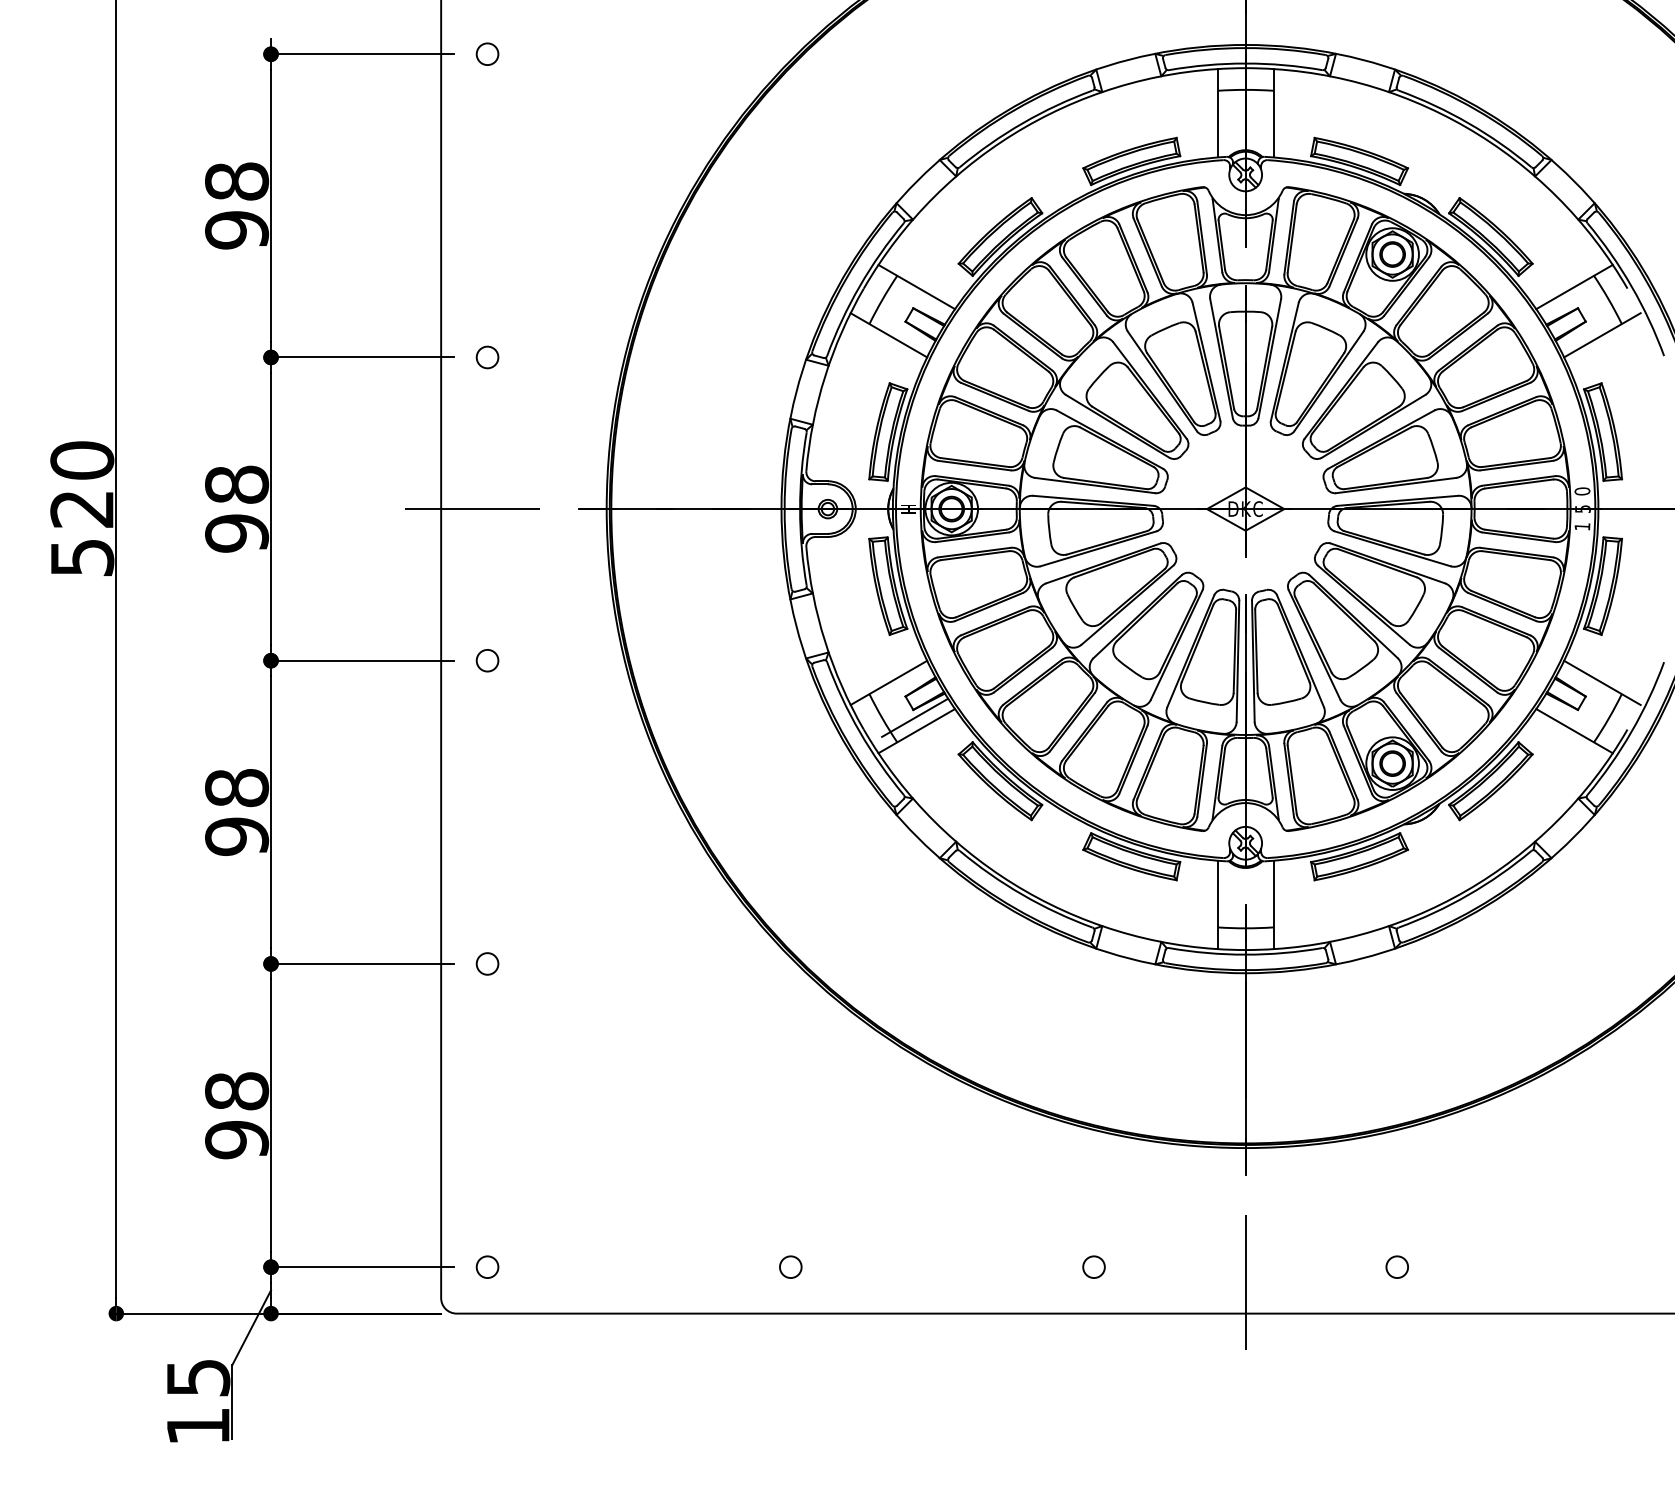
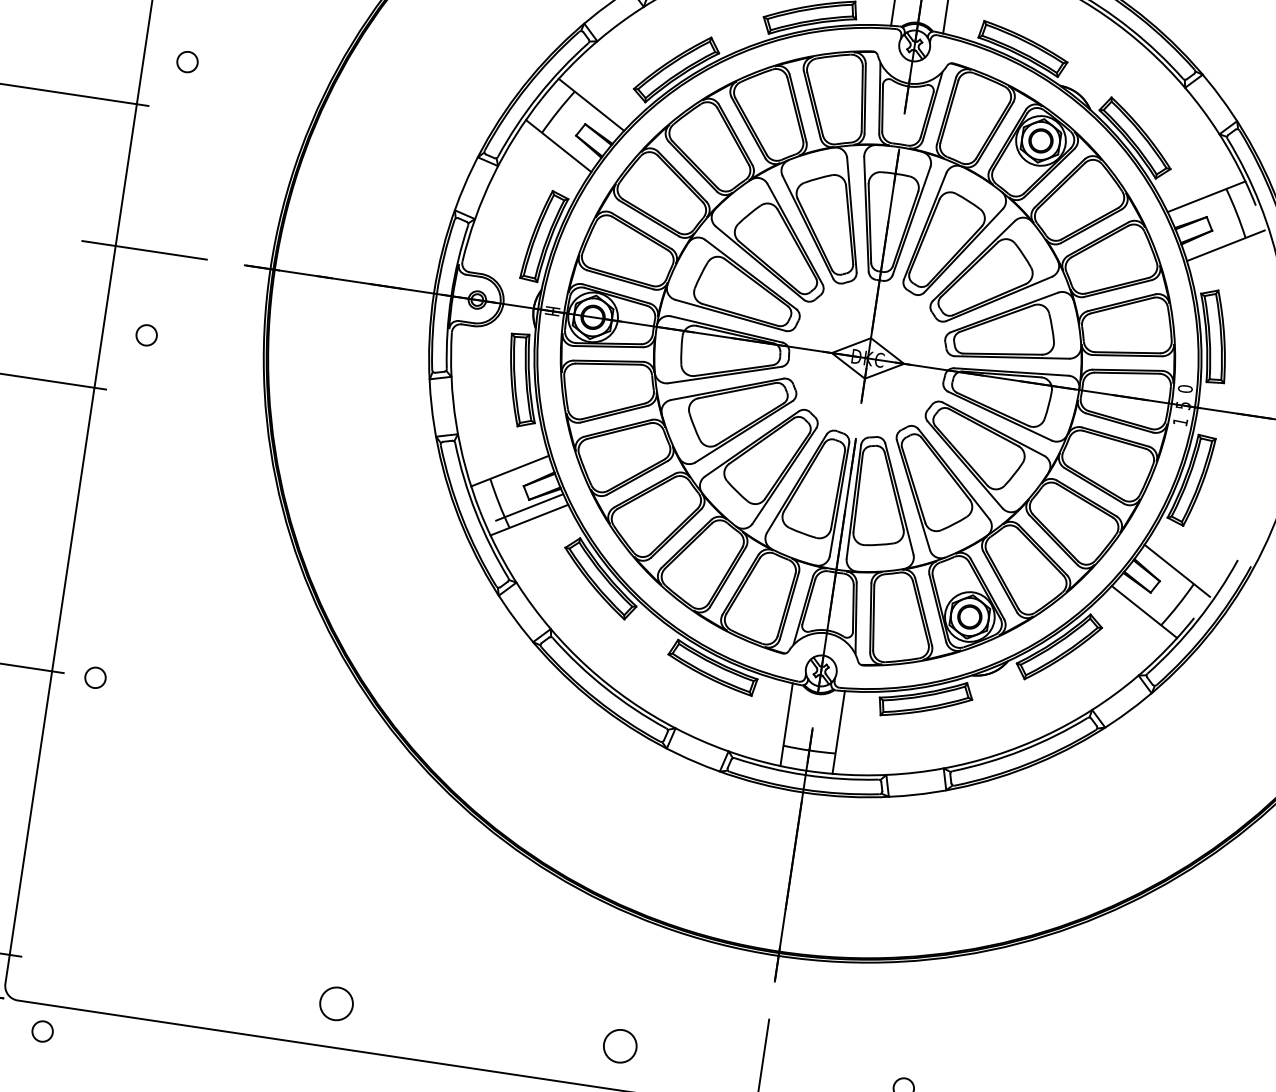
circle: (487, 357) -> (187, 62), moved
circle: (487, 660) -> (146, 335), moved
circle: (487, 1266) -> (42, 1030), moved
circle: (790, 1266) -> (336, 1003), size x1.6
circle: (1093, 1266) -> (619, 1045), size x1.6

